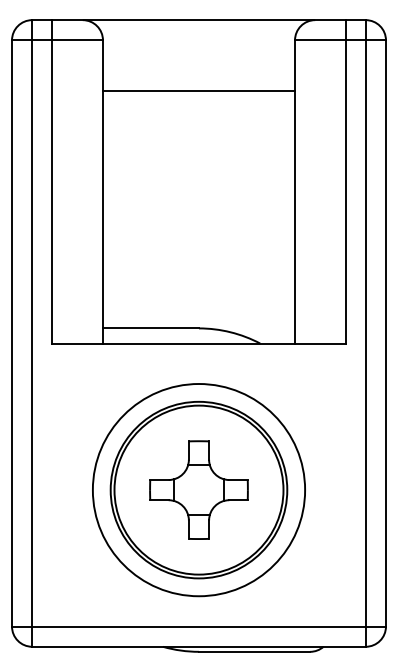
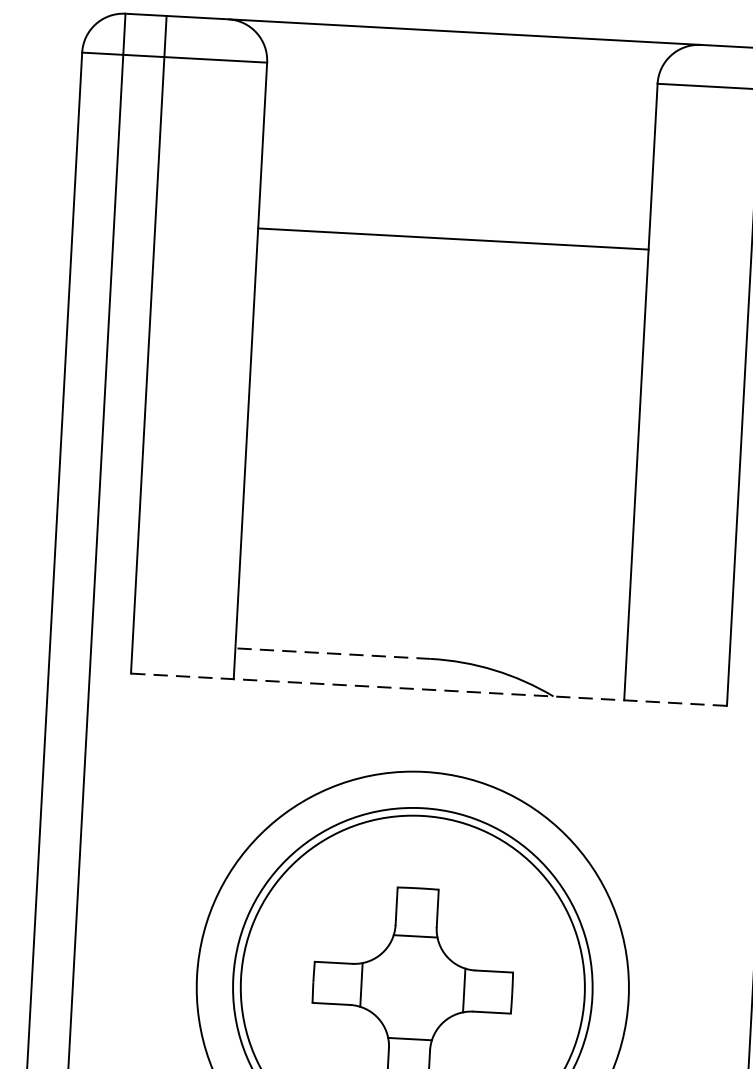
line: (198, 90) -> (452, 238), moved
line: (150, 328) -> (332, 653), solid -> dashed
line: (199, 343) -> (430, 689), solid -> dashed

